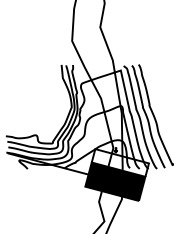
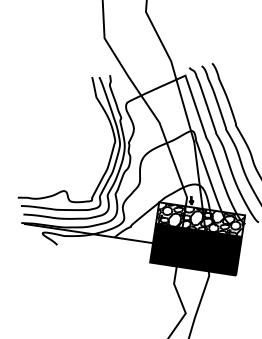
hatch: (120, 163) -> (200, 220), added

